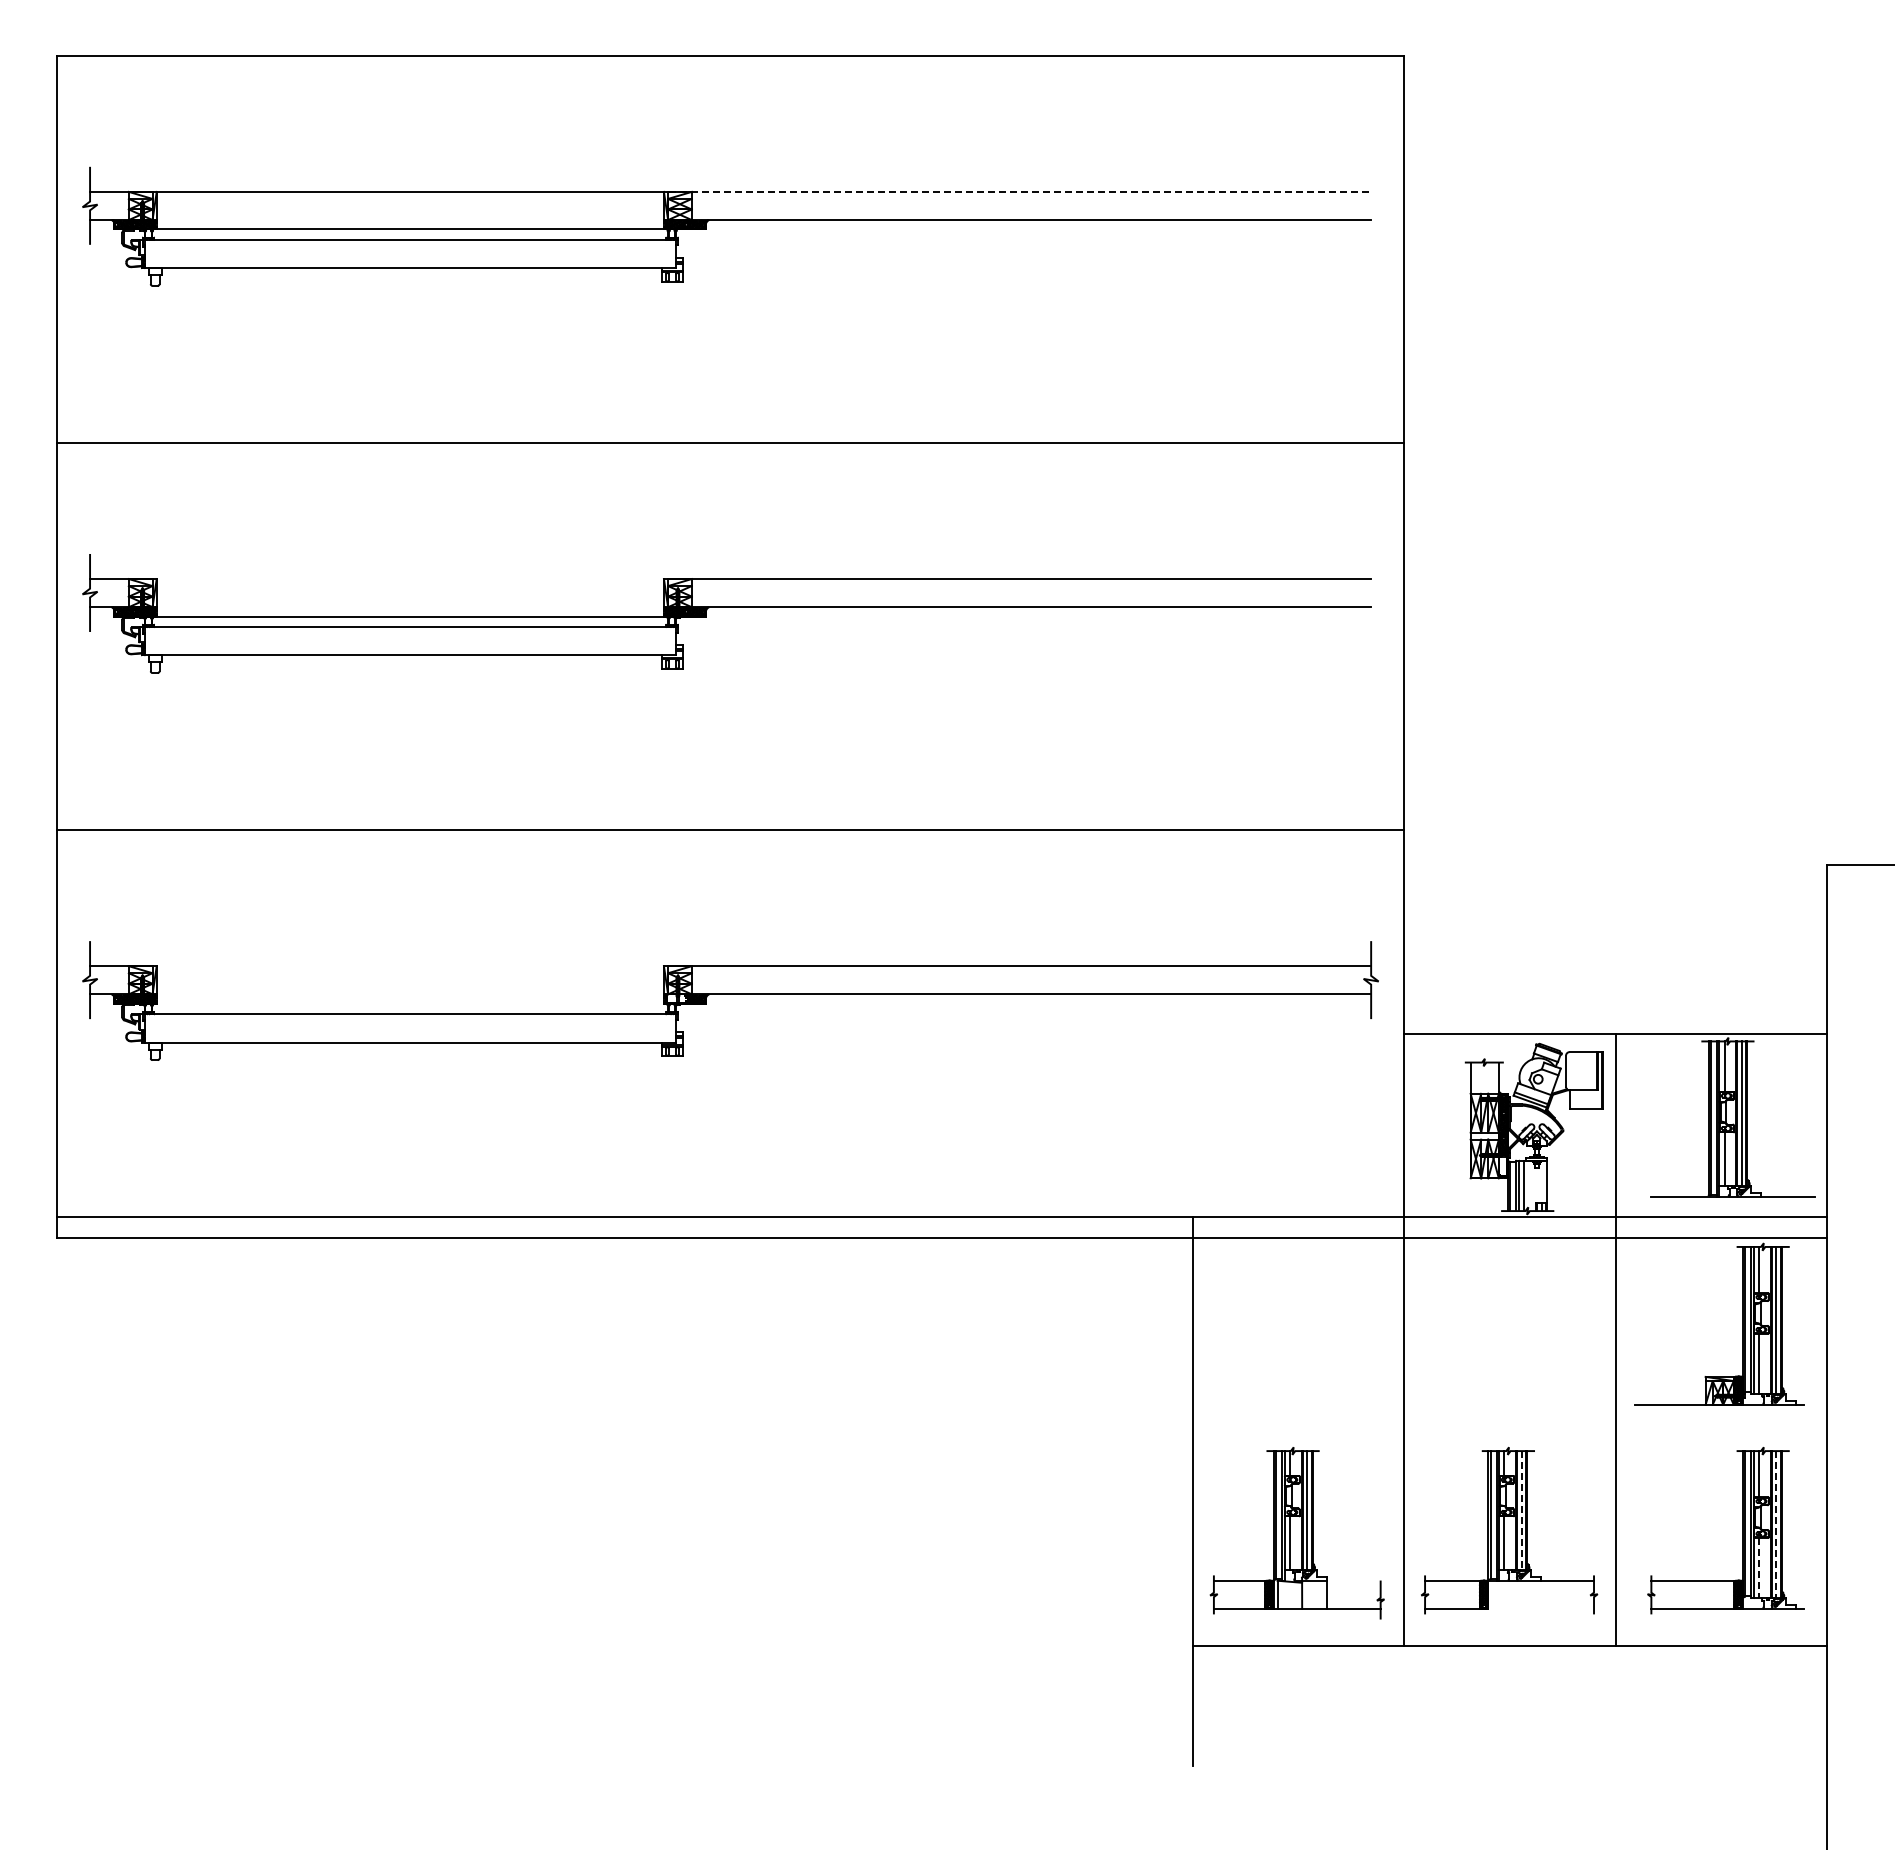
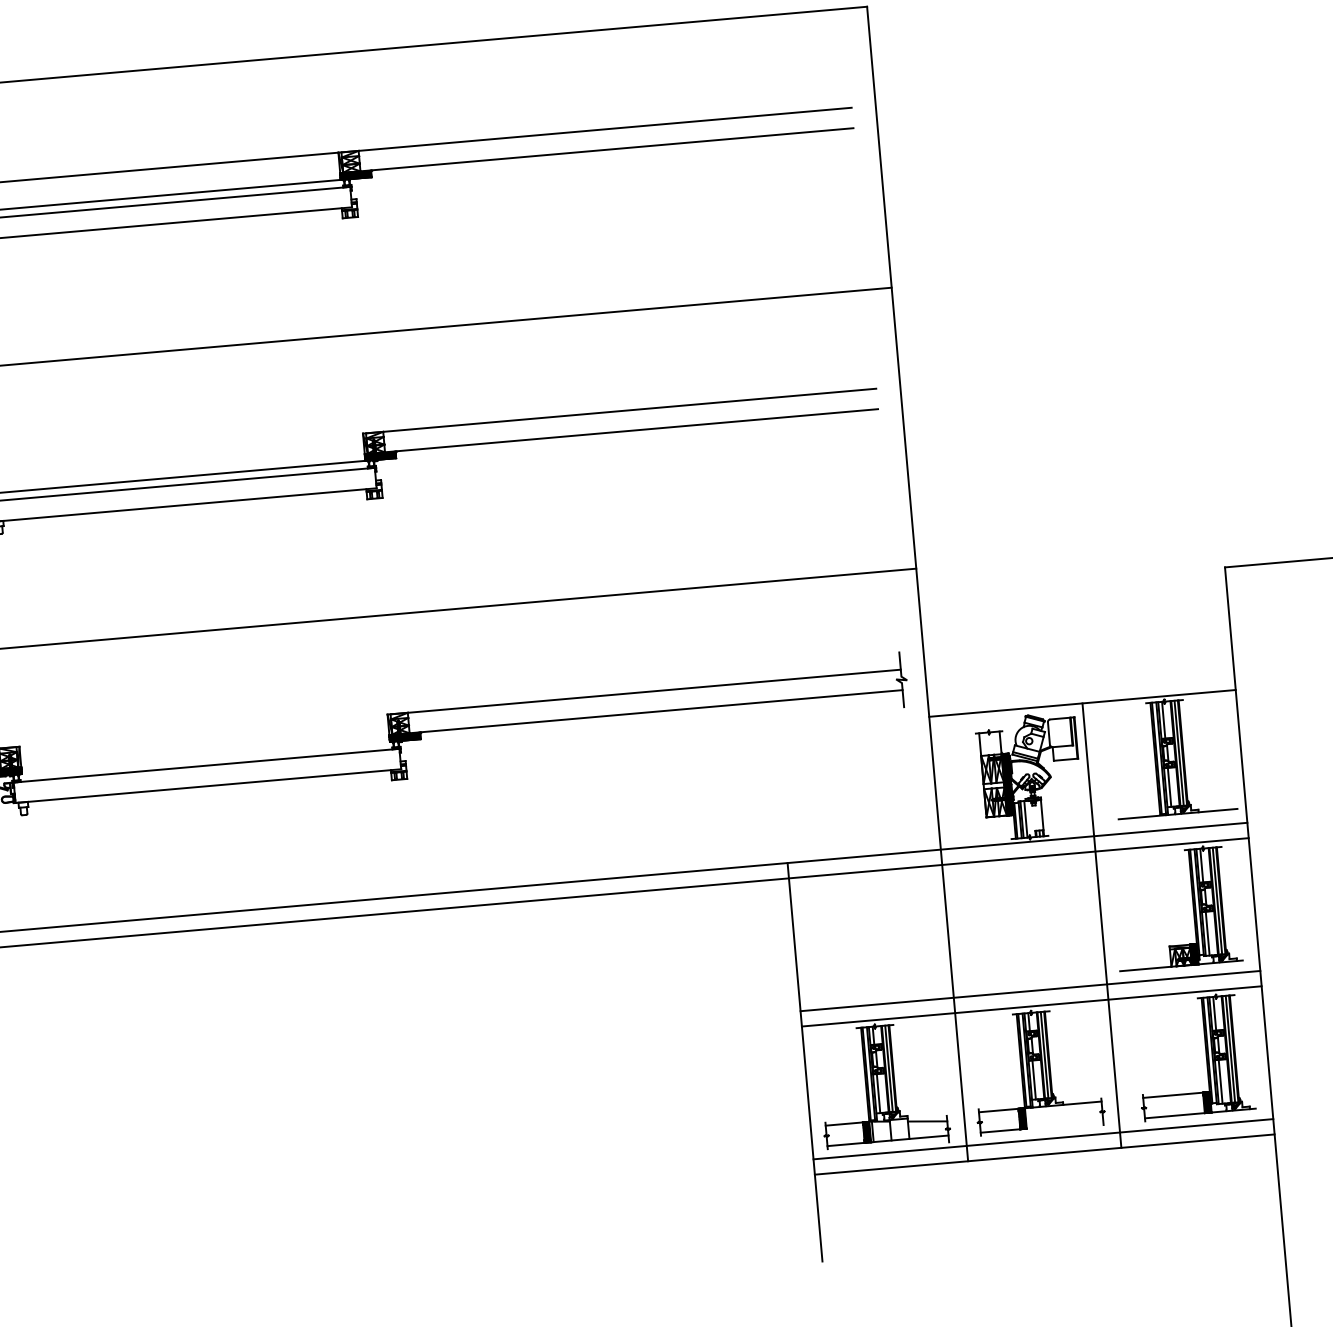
line: (1020, 191) -> (597, 129), dashed -> solid
hatch: (676, 998) -> (398, 737), added
hatch: (1503, 1165) -> (1009, 805), added
line: (1509, 1421) -> (1030, 991), added
line: (1509, 1442) -> (1031, 1006), added
line: (1521, 1511) -> (1044, 1055), dashed -> solid
line: (1776, 1524) -> (1230, 1049), dashed -> solid
line: (1759, 1568) -> (1220, 1082), dashed -> solid
line: (1353, 1586) -> (927, 1120), added
line: (1509, 1625) -> (1043, 1139), added

